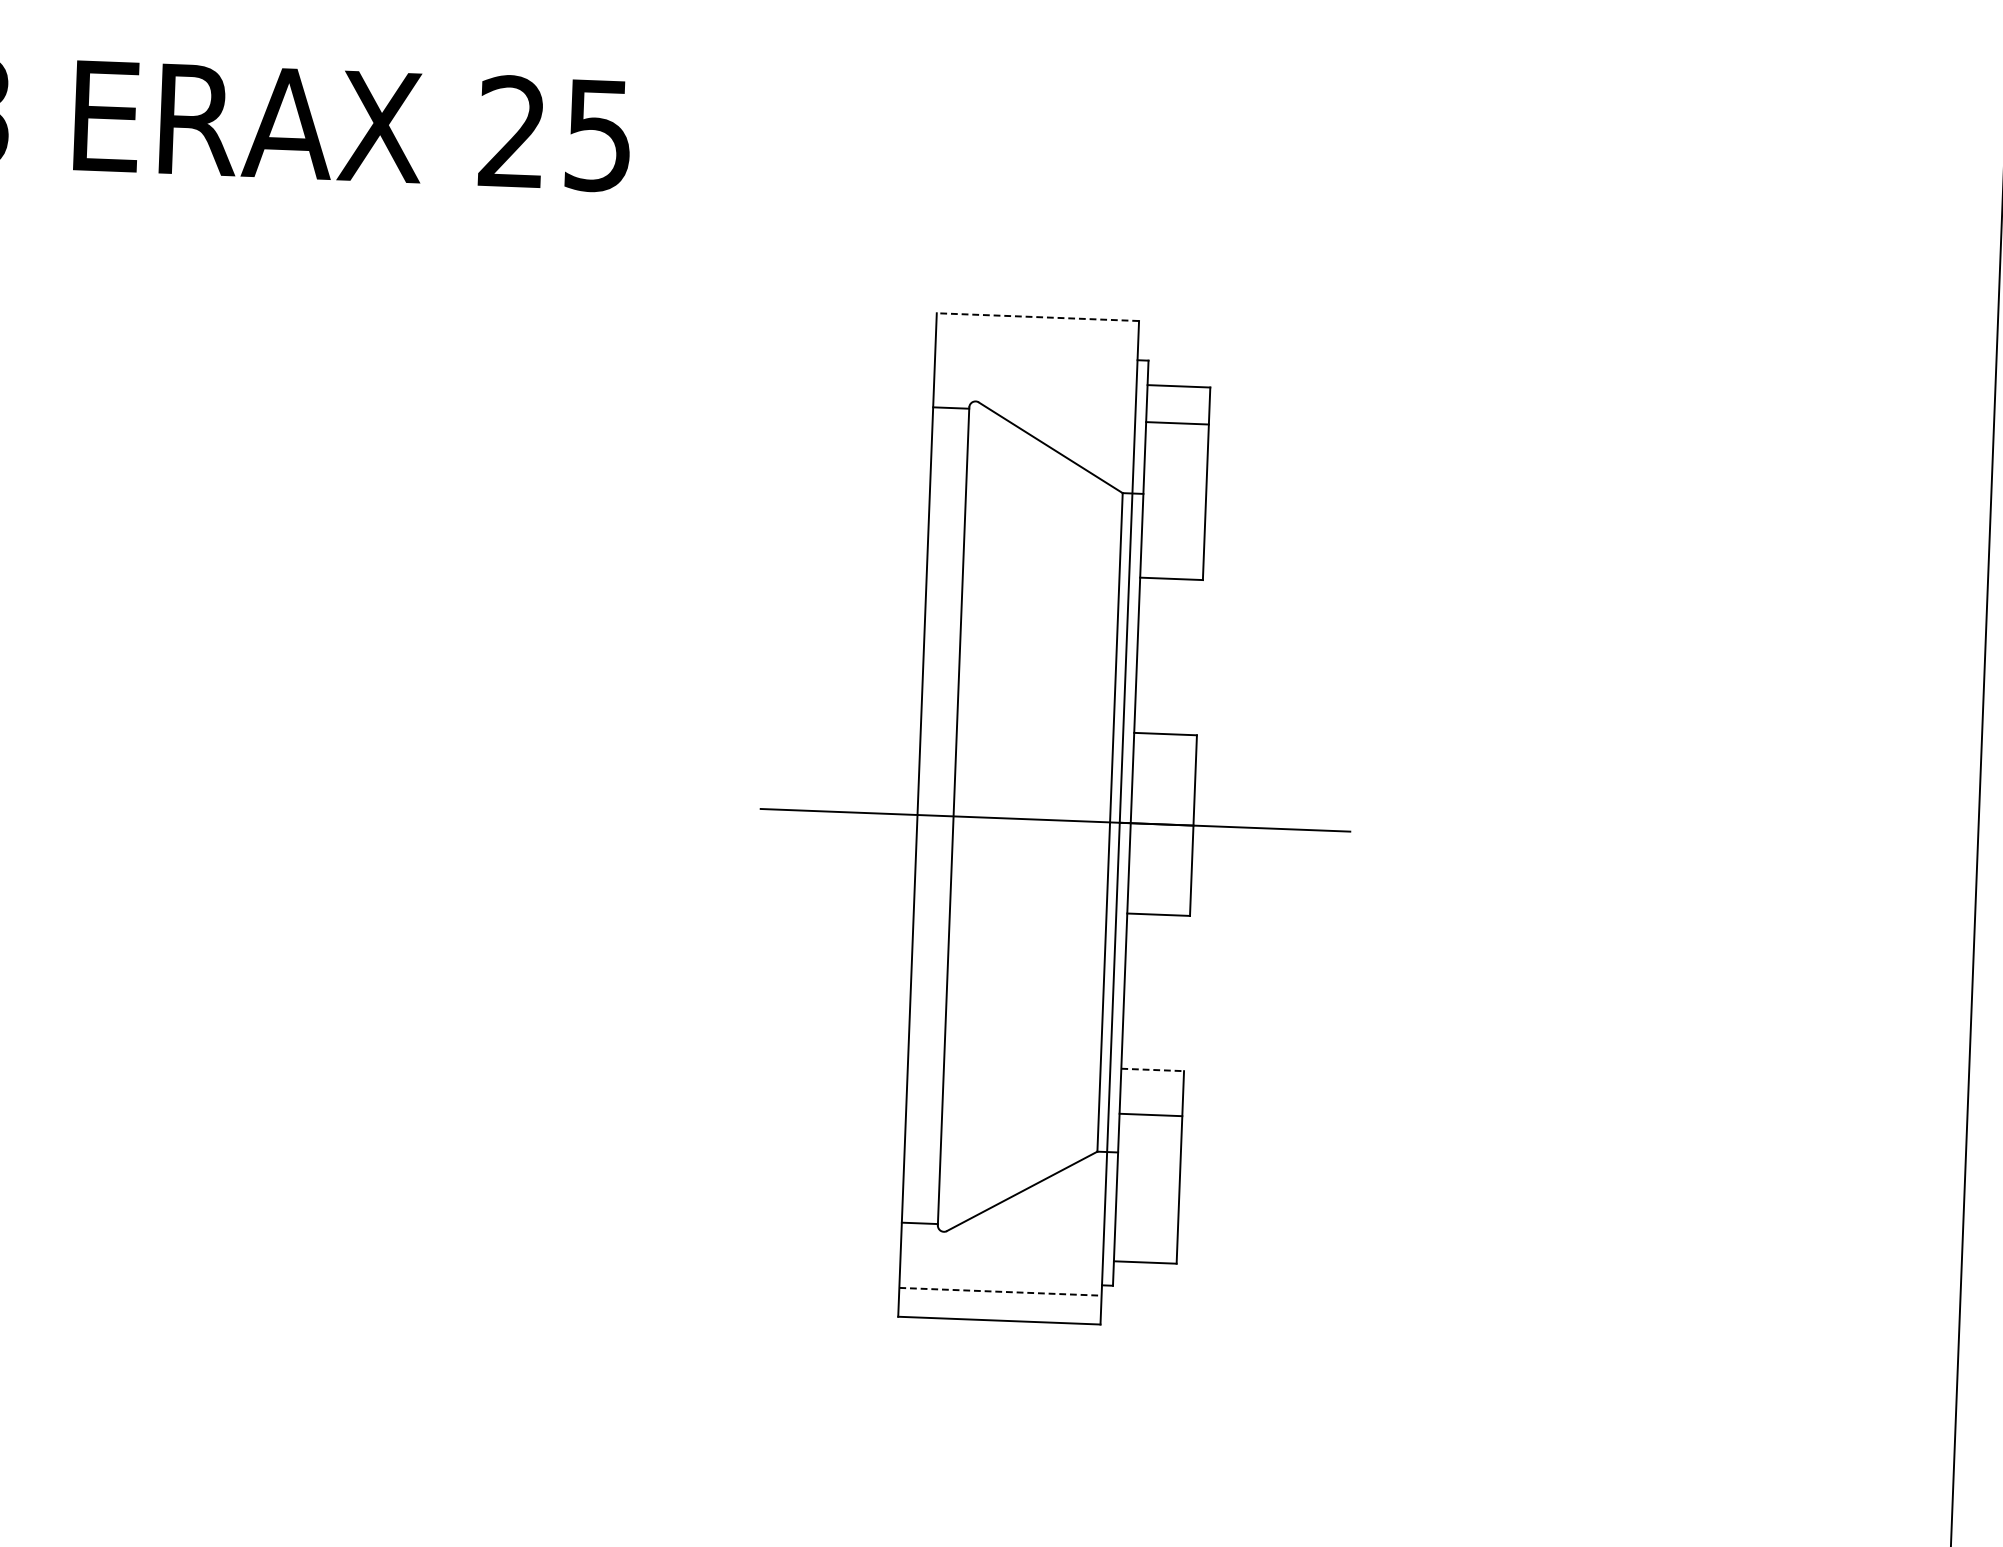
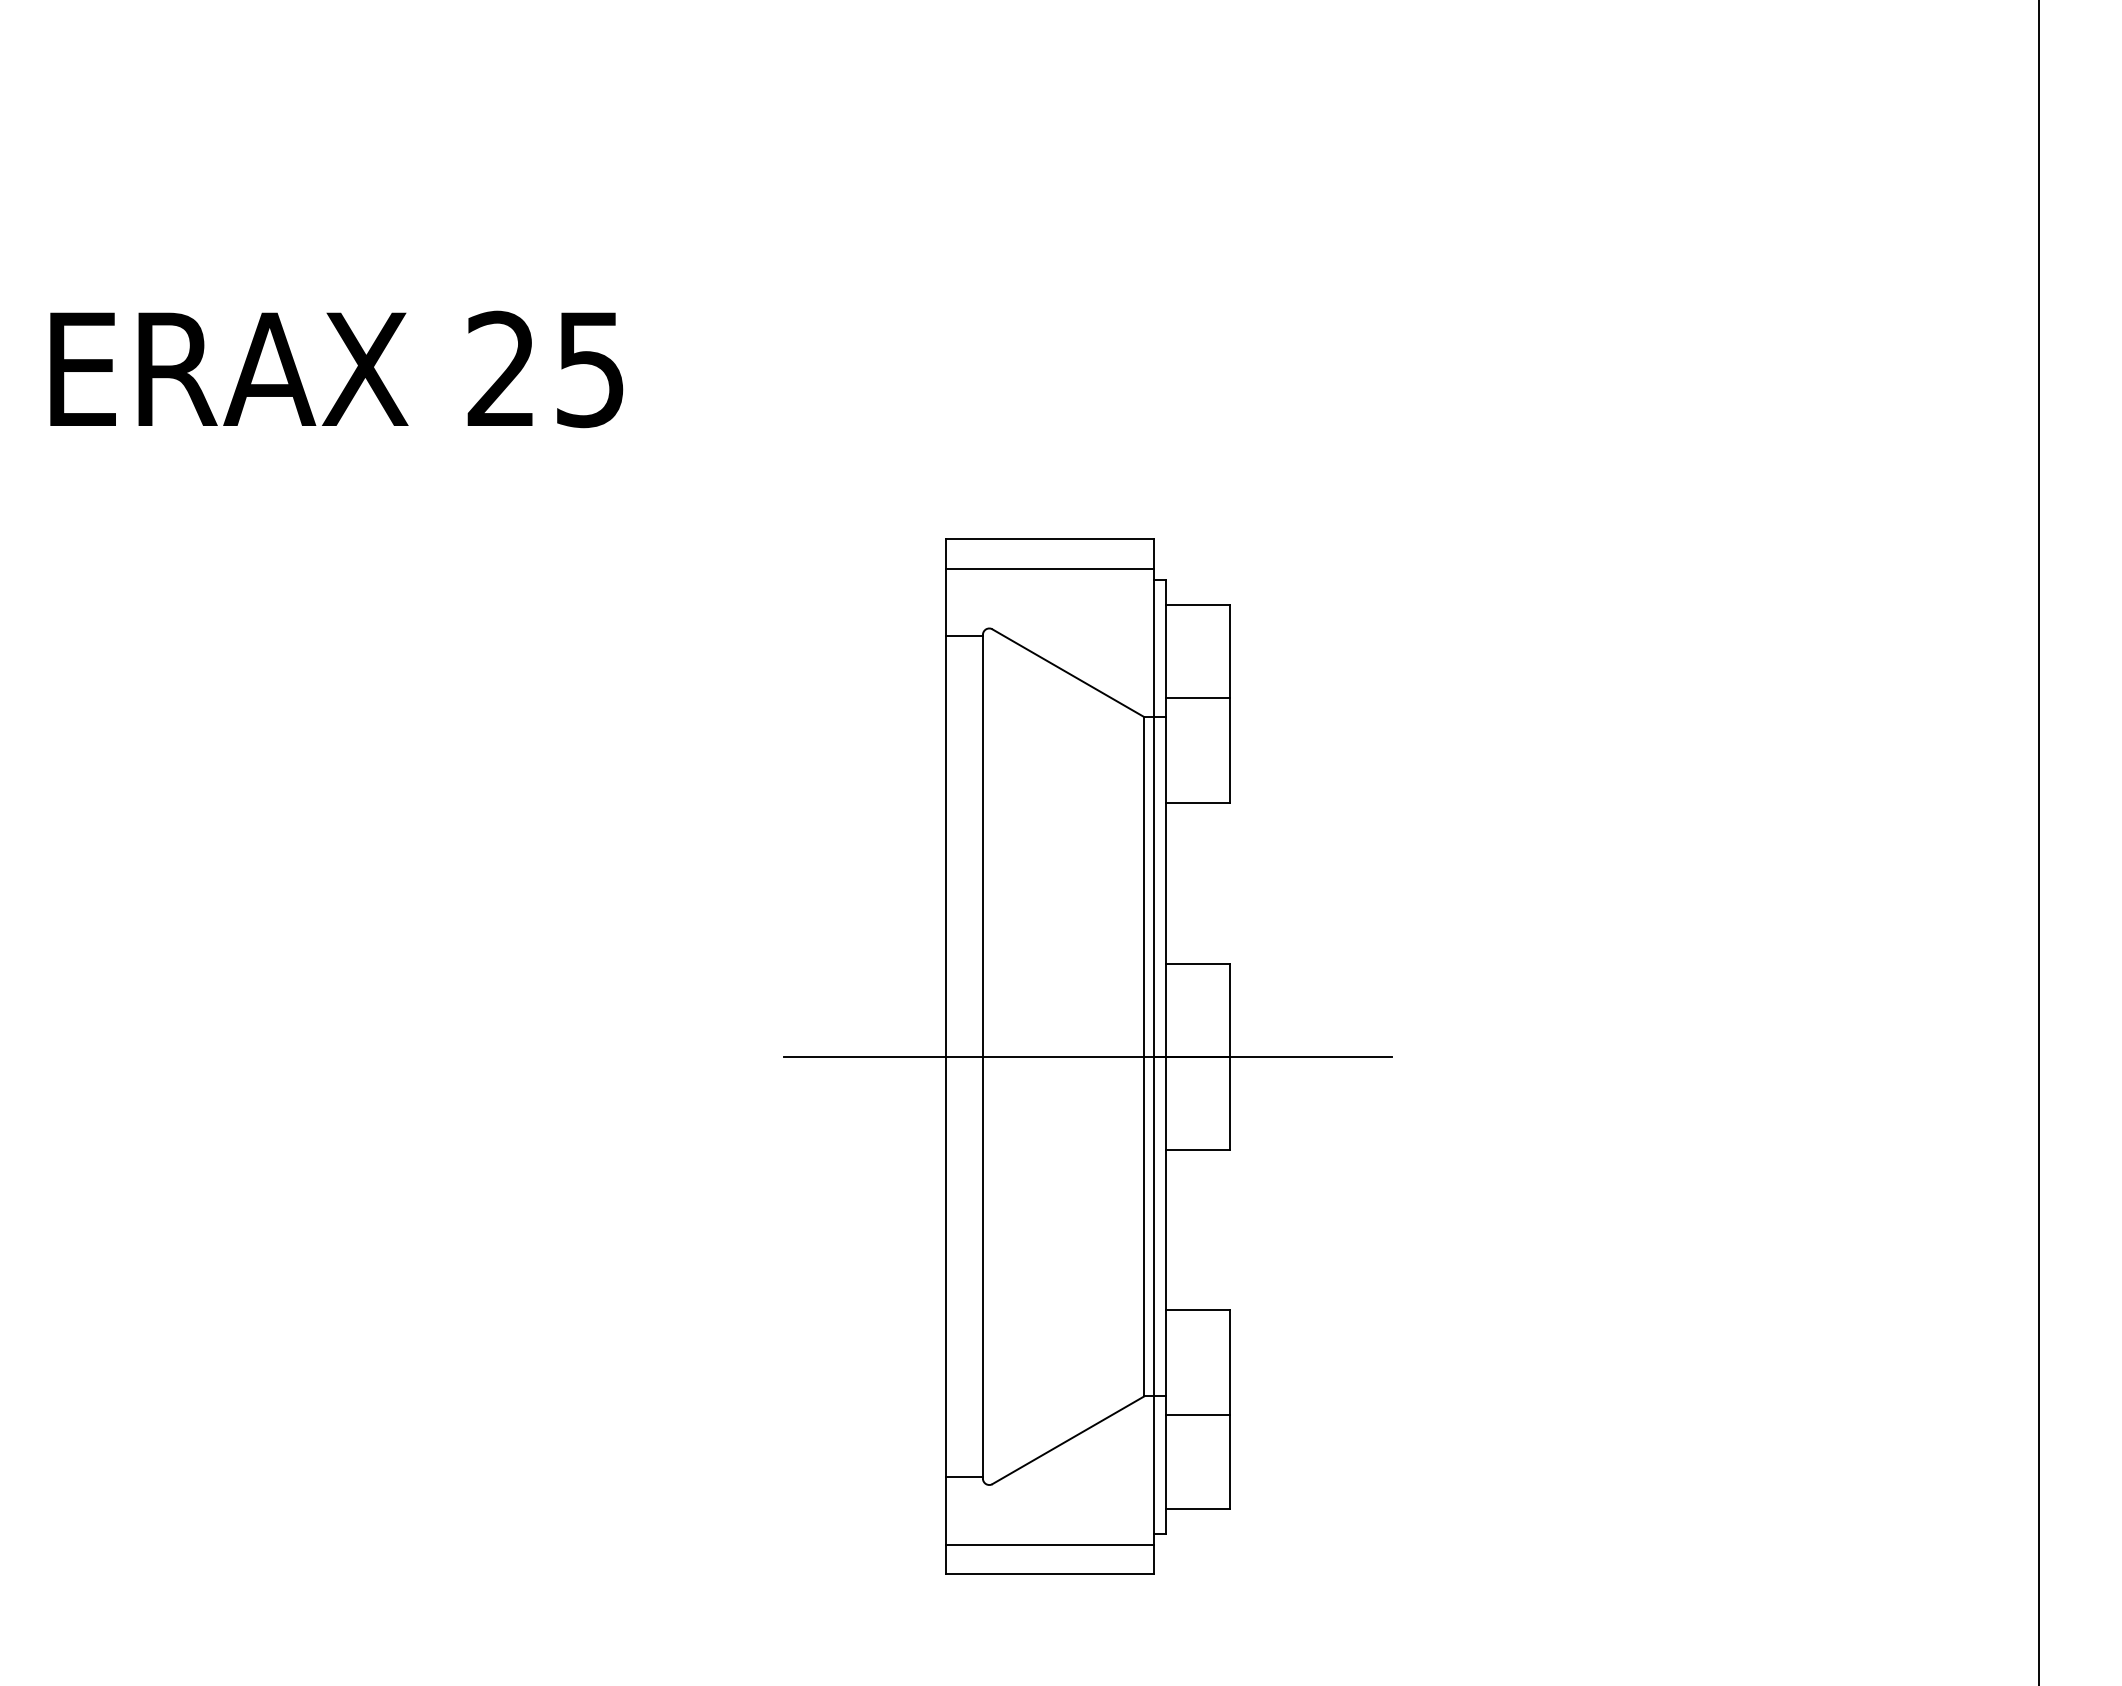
line: (1037, 317) -> (1049, 539), dashed -> solid
line: (1036, 345) -> (1049, 568), added
line: (1177, 423) -> (1197, 698), moved
line: (1153, 1070) -> (1198, 1310), dashed -> solid
line: (1150, 1114) -> (1197, 1415), moved
line: (1000, 1291) -> (1050, 1544), dashed -> solid

